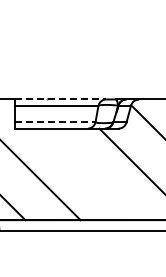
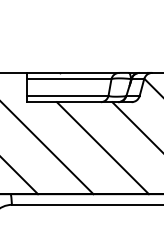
line: (60, 99) -> (73, 72), dashed -> solid
line: (55, 122) -> (68, 96), dashed -> solid
line: (89, 174) -> (102, 148), added

